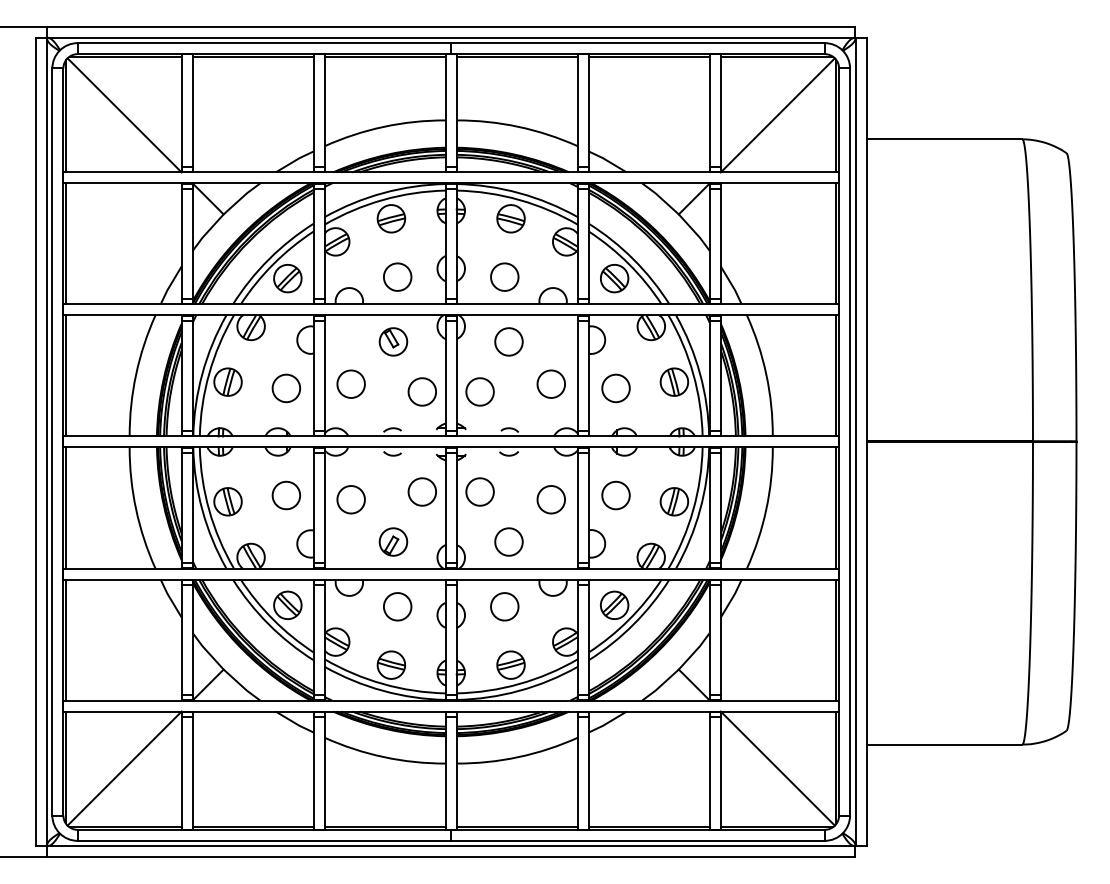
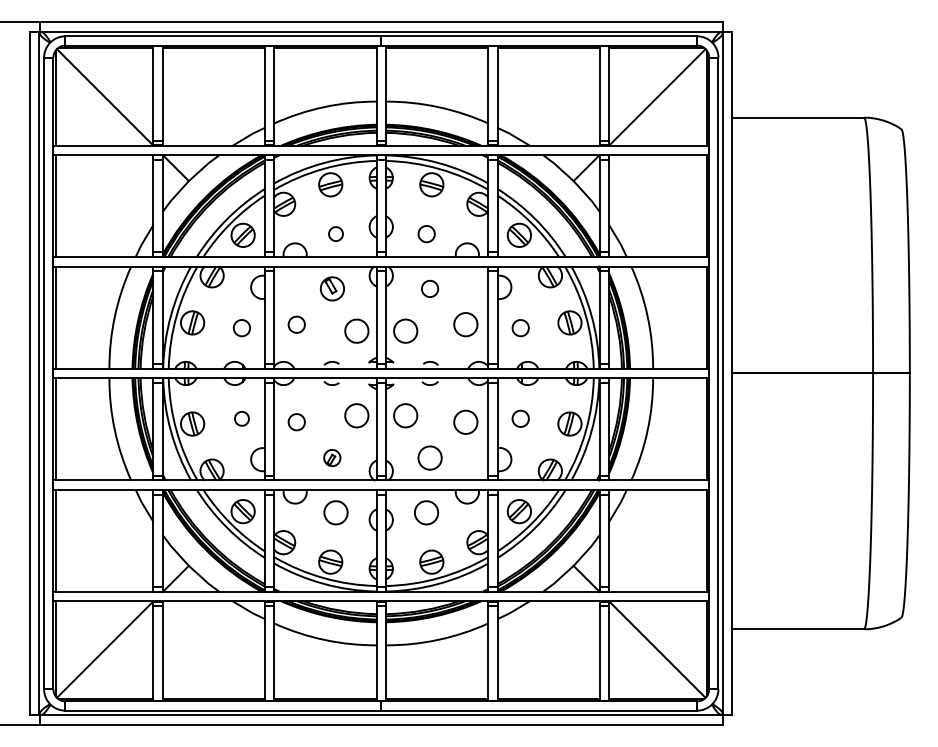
part: (397, 276) -> (335, 233), size x0.6
part: (504, 276) -> (426, 233), size x0.7
part: (508, 341) -> (429, 288), size x0.7
part: (350, 384) -> (296, 324), size x0.7
part: (285, 387) -> (241, 327), size x0.7
part: (615, 387) -> (520, 327), size x0.7
part: (285, 495) -> (241, 418), size x0.6
part: (615, 495) -> (520, 418), size x0.7
part: (350, 498) -> (296, 421), size x0.7
part: (392, 541) -> (331, 457), size x0.7

